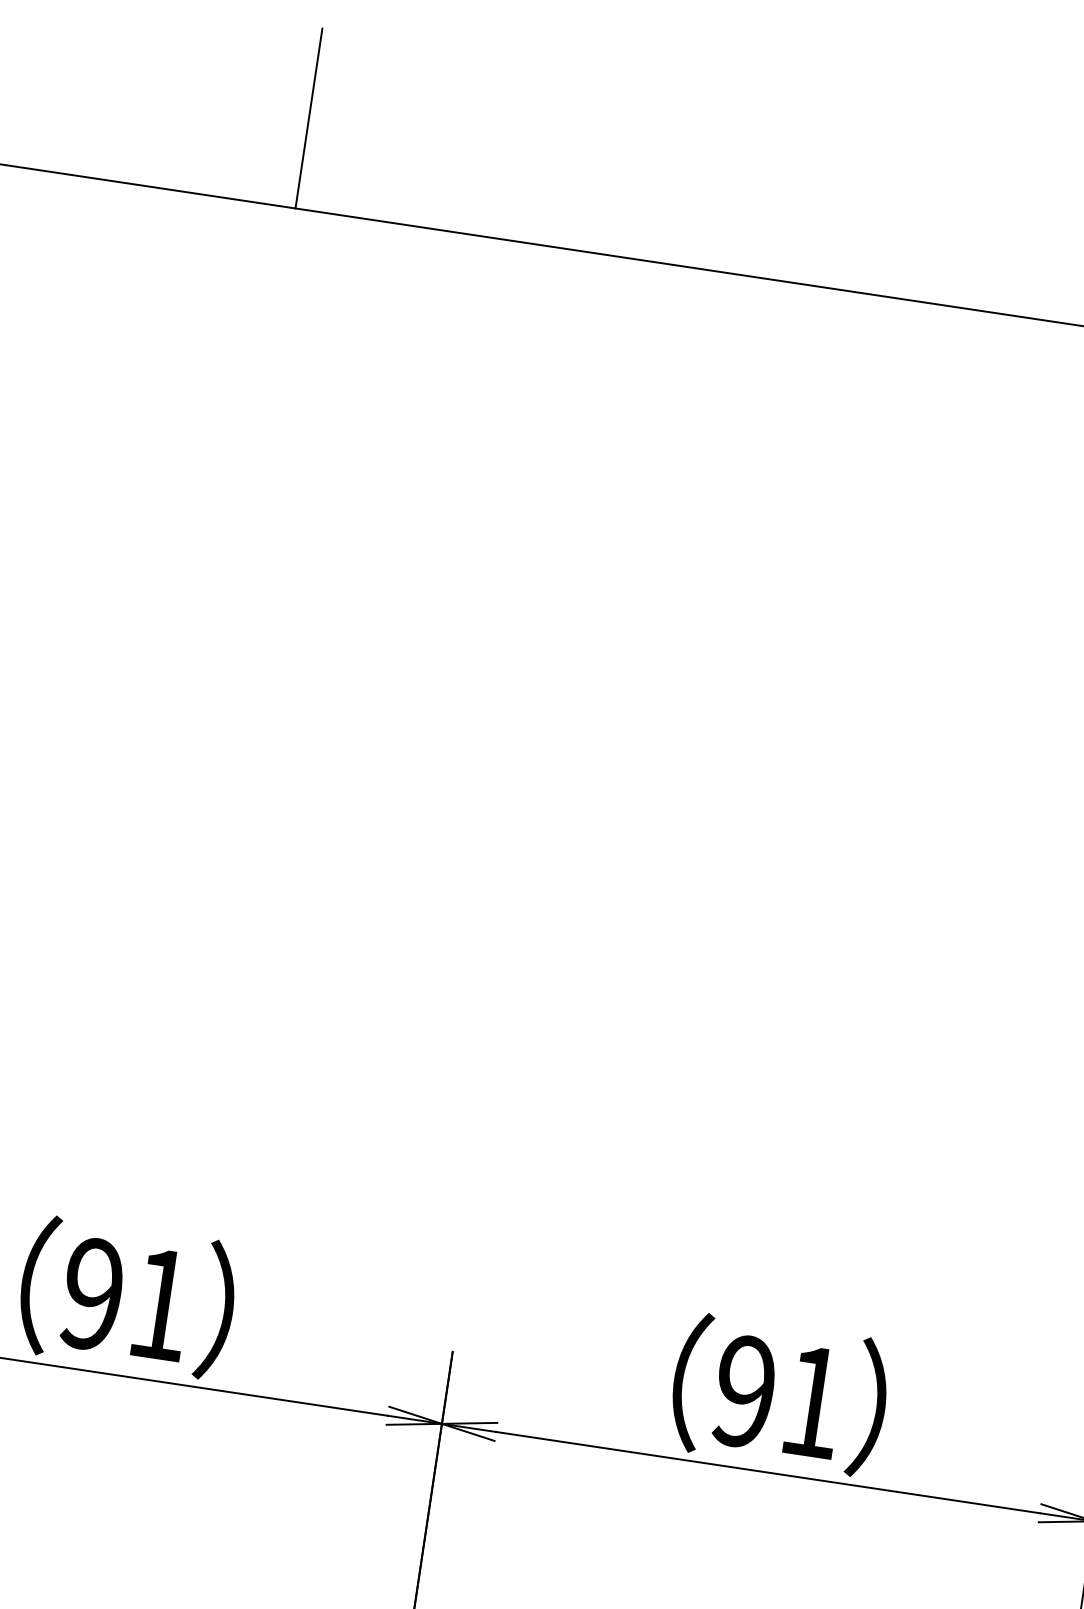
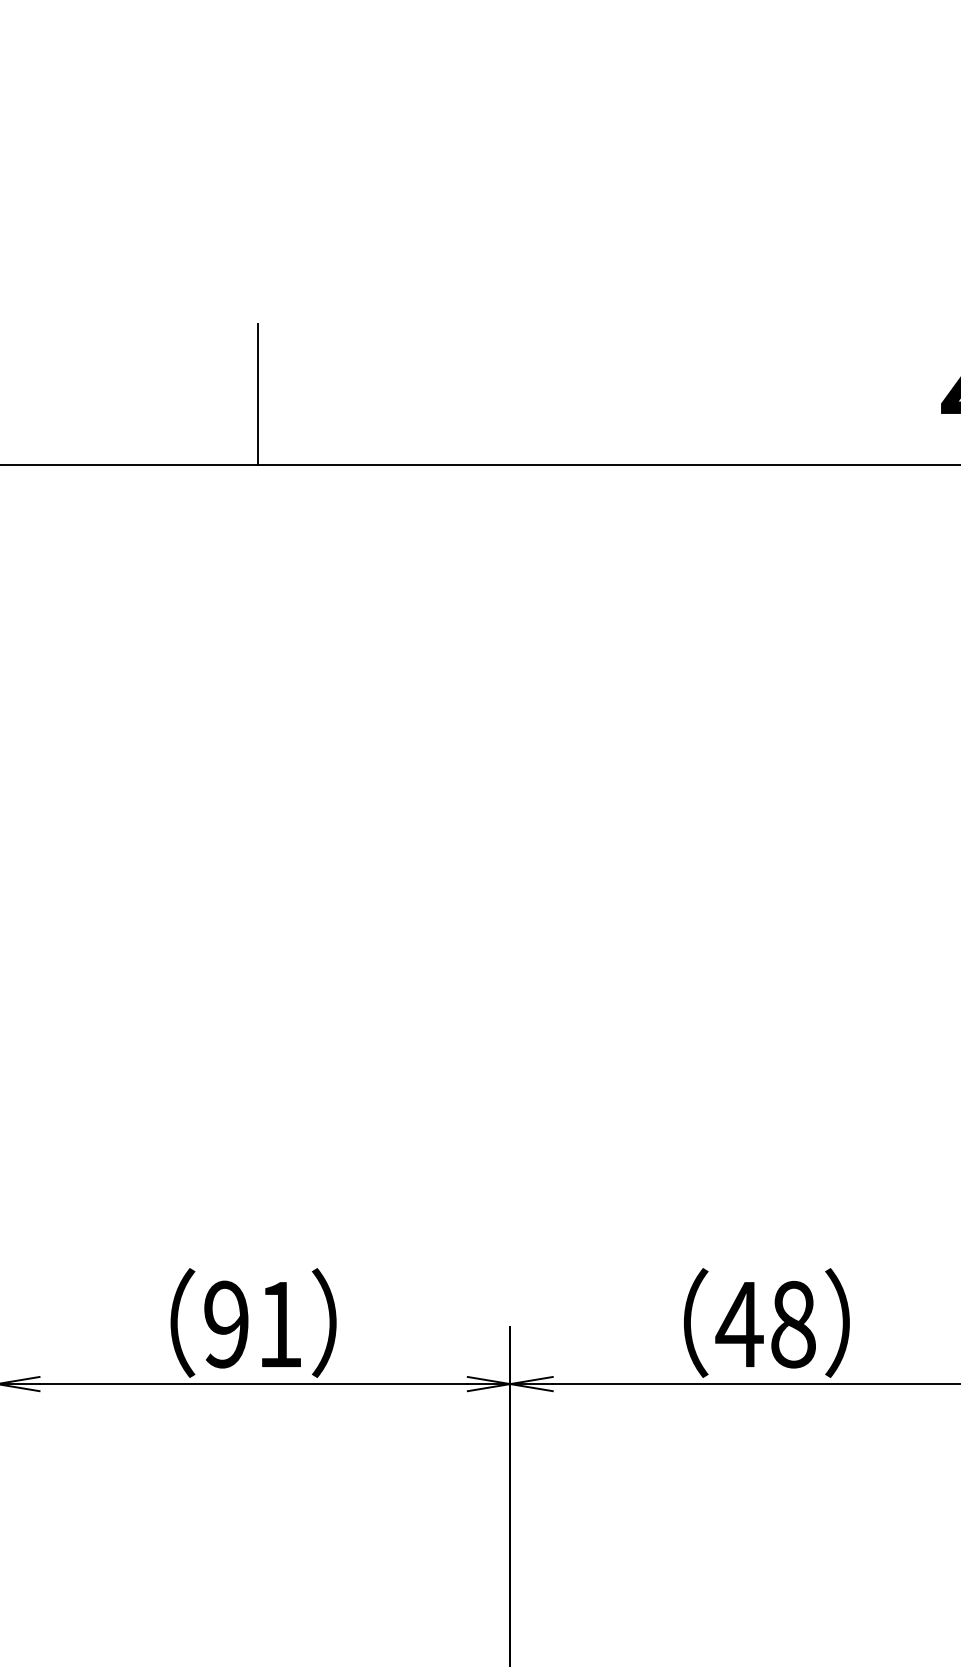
text: (777, 1396) -> (765, 1324), 91 -> 48

